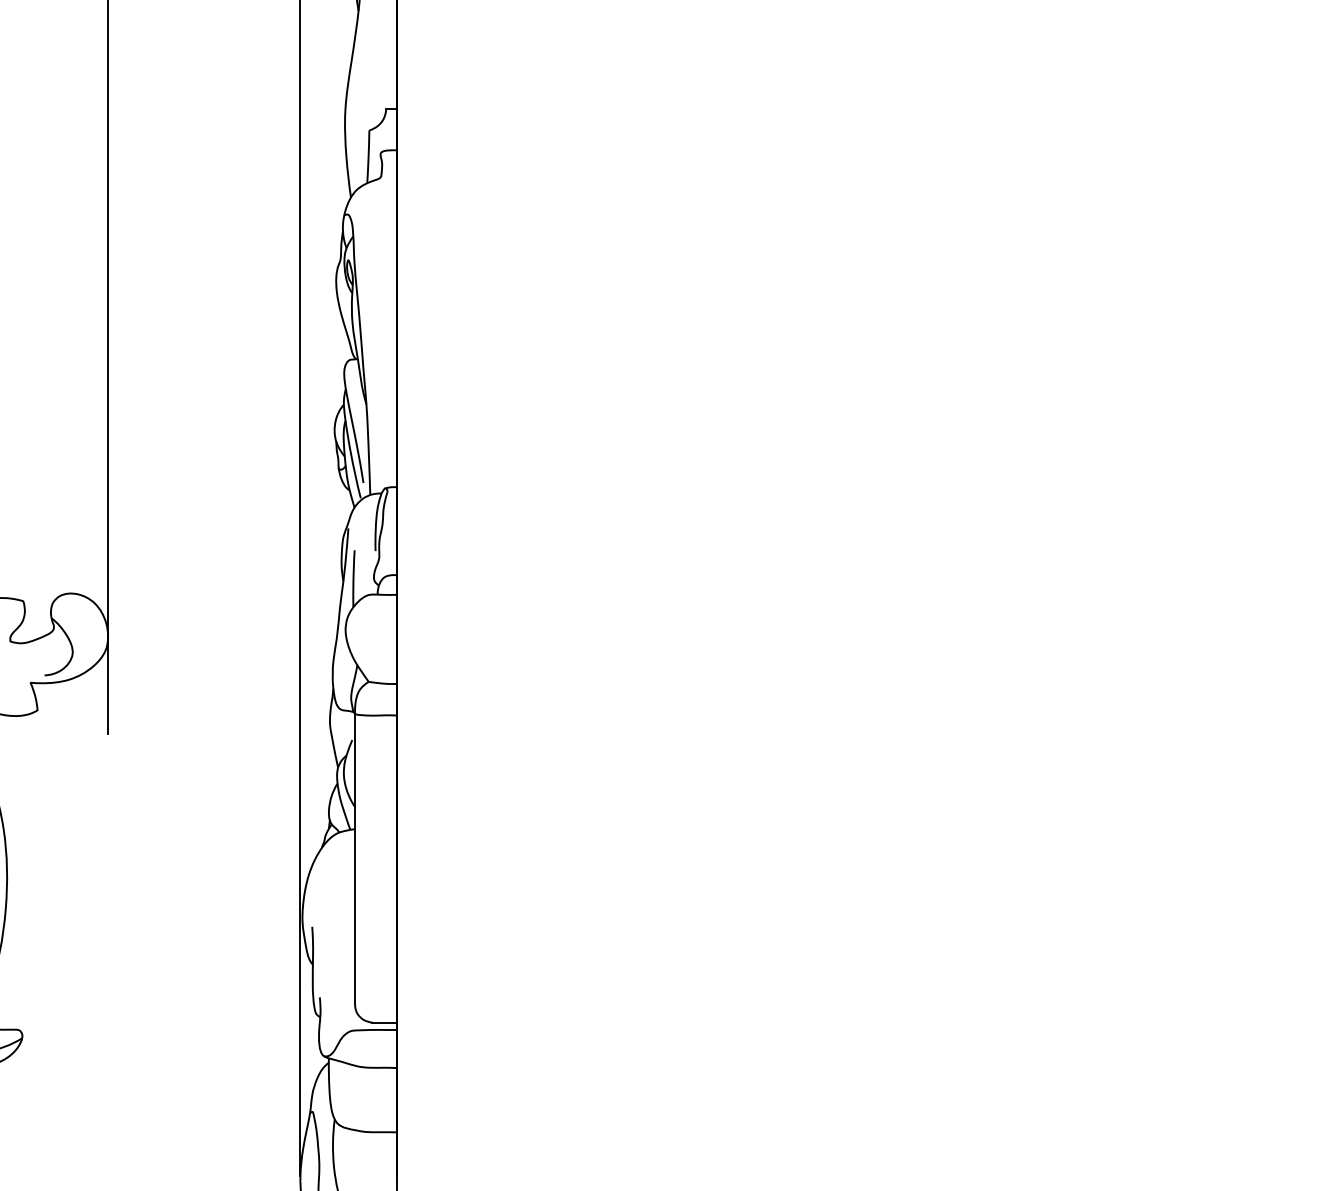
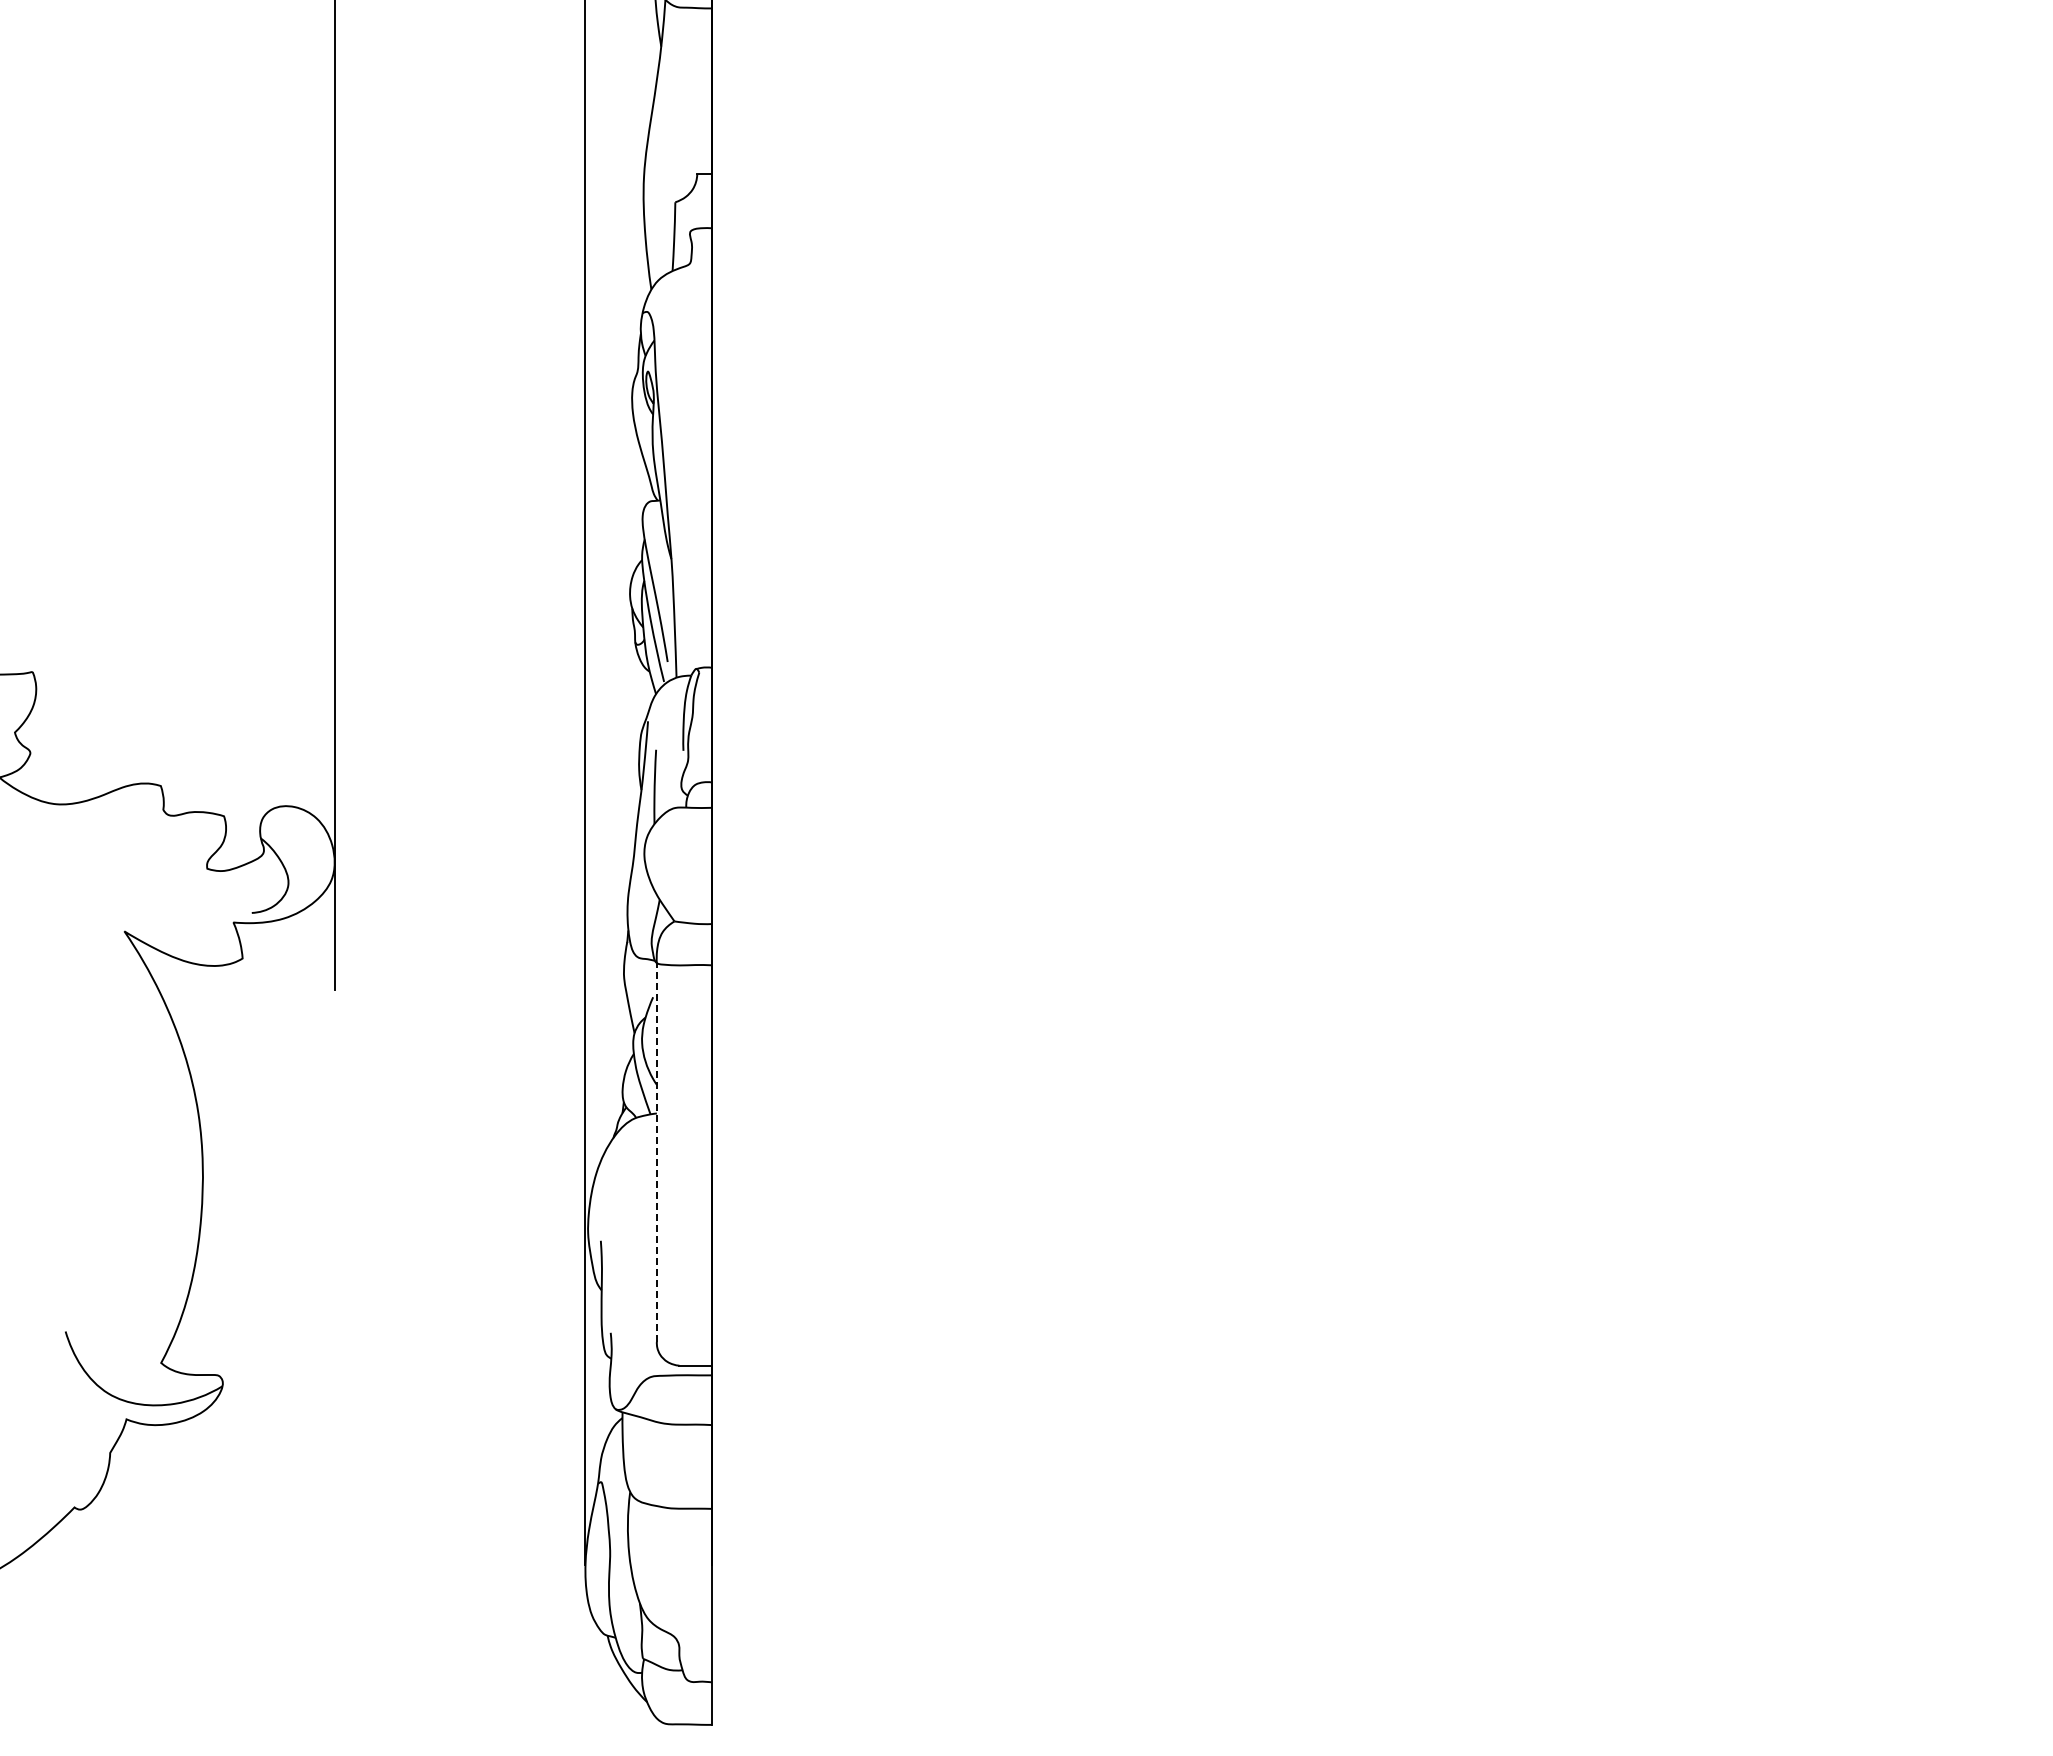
line: (354, 859) -> (656, 1152), solid -> dashed

